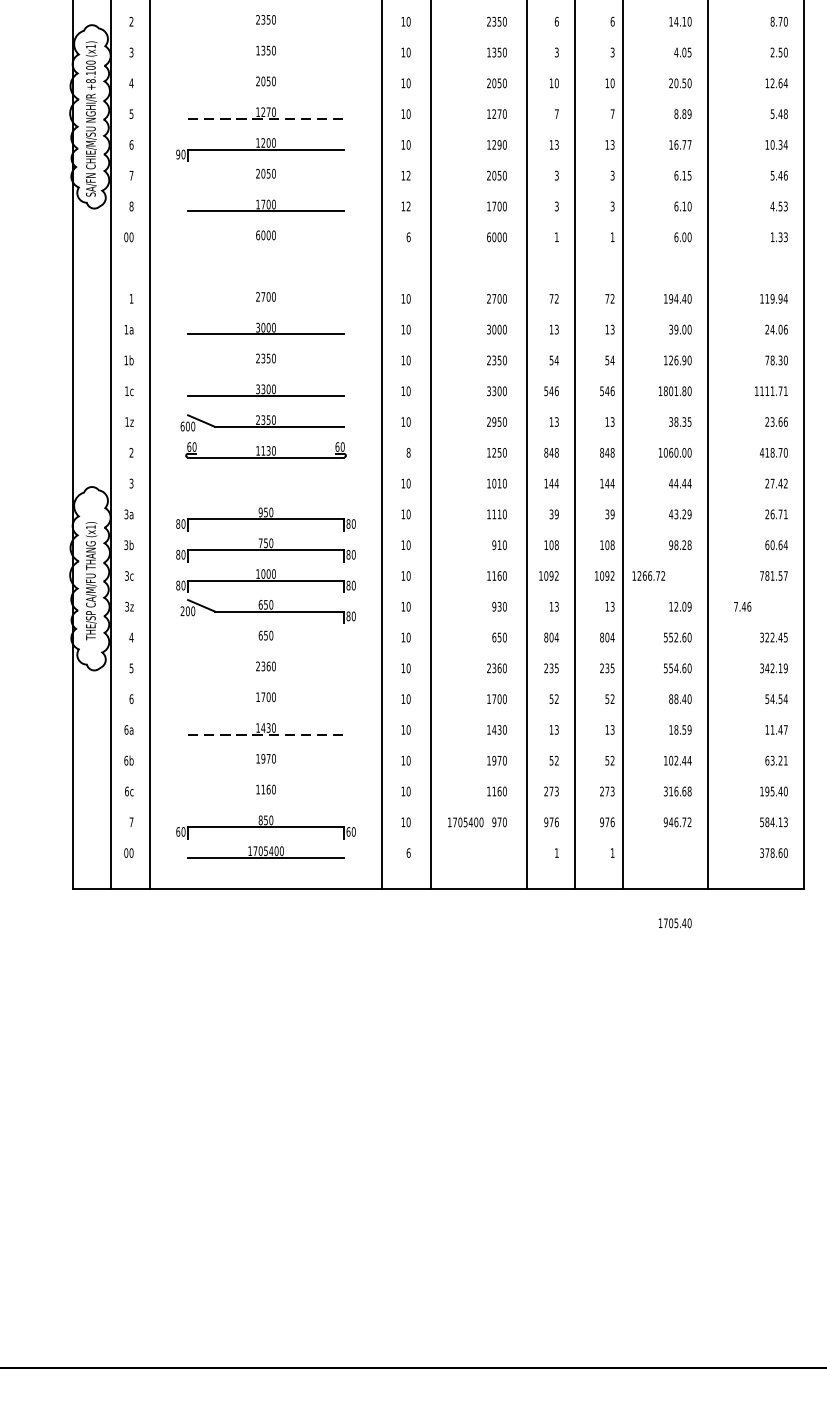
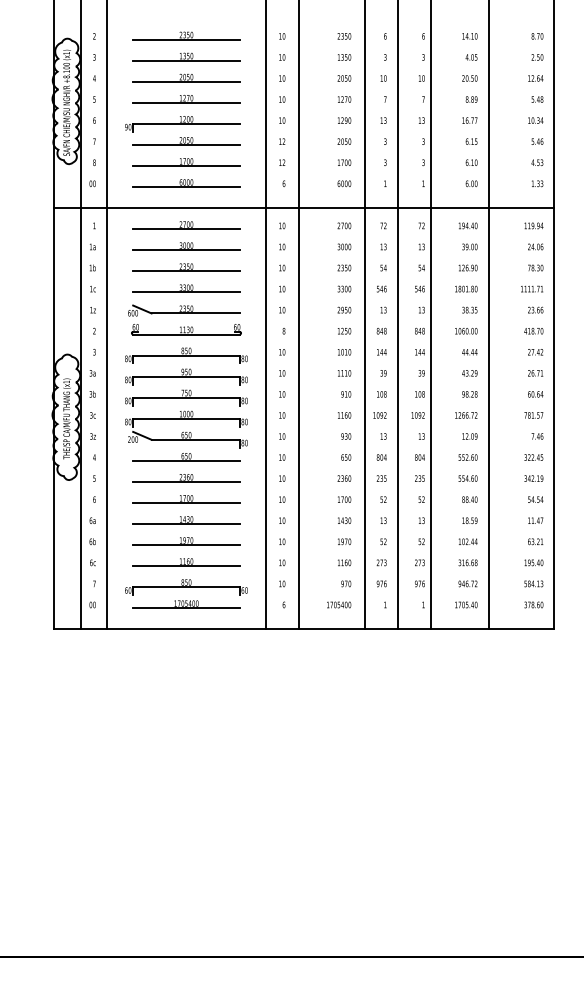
line: (266, 26) -> (186, 39), added
line: (266, 57) -> (186, 60), added
line: (266, 87) -> (186, 81), added
line: (266, 118) -> (186, 102), dashed -> solid
line: (266, 179) -> (186, 144), added
line: (266, 242) -> (186, 187), added
line: (438, 273) -> (304, 208), added
line: (266, 304) -> (186, 229), added
line: (266, 365) -> (186, 271), added
part: (266, 488) -> (186, 355), added
text: (649, 576) -> (466, 415), moved
text: (742, 606) -> (537, 436), moved
line: (266, 641) -> (186, 460), added
line: (266, 672) -> (186, 481), added
line: (266, 703) -> (186, 502), added
line: (266, 735) -> (186, 524), dashed -> solid
line: (266, 766) -> (186, 545), added
line: (266, 796) -> (186, 566), added
text: (466, 821) -> (339, 604), moved
text: (675, 922) -> (466, 604), moved

